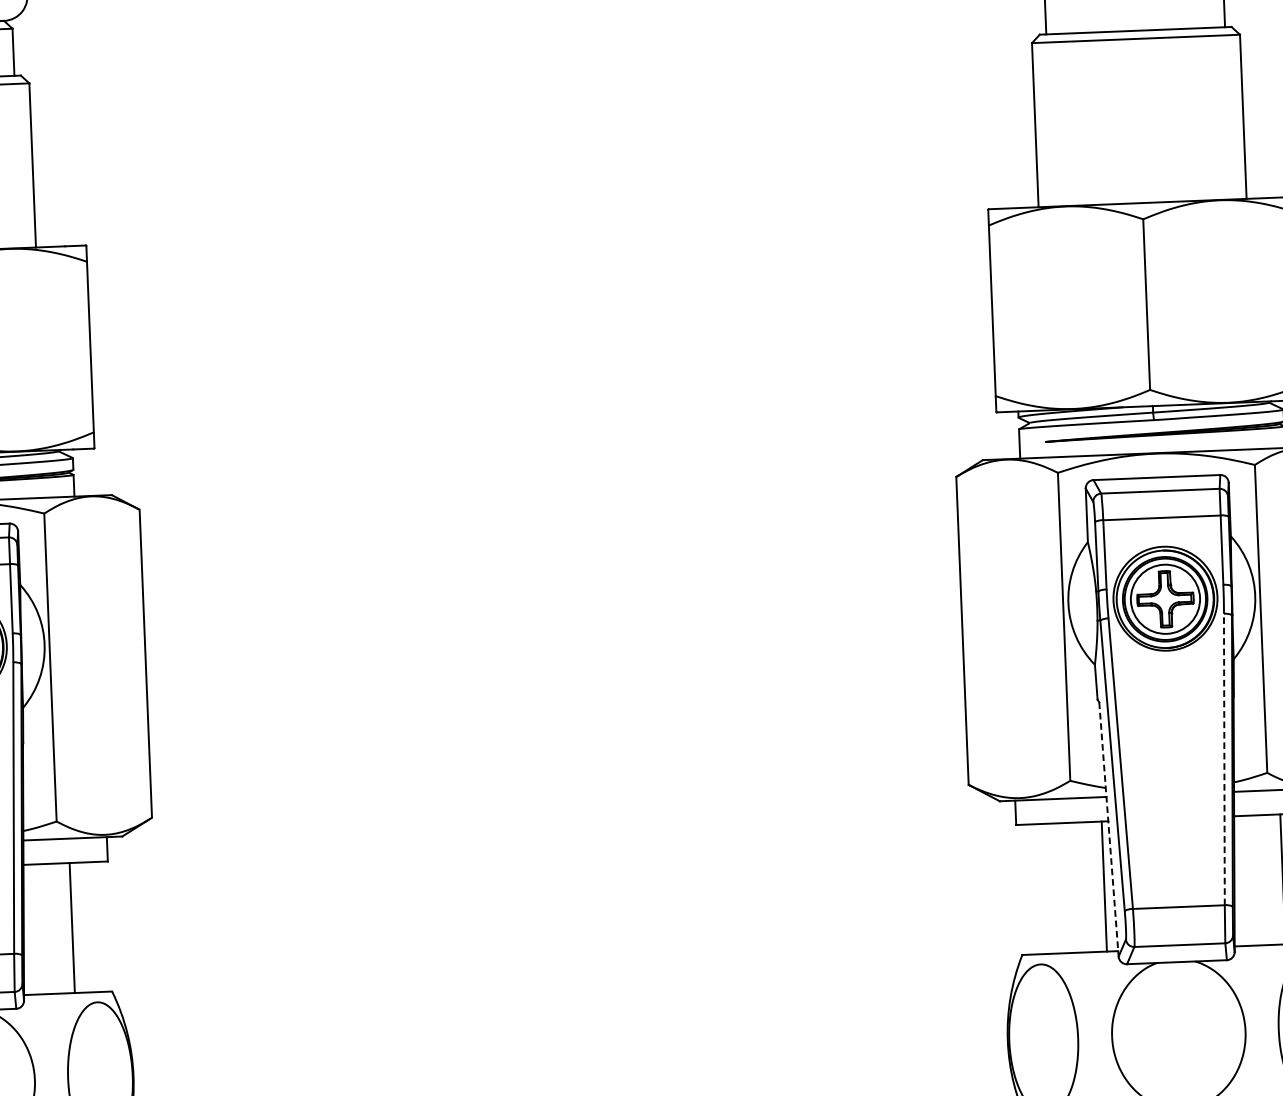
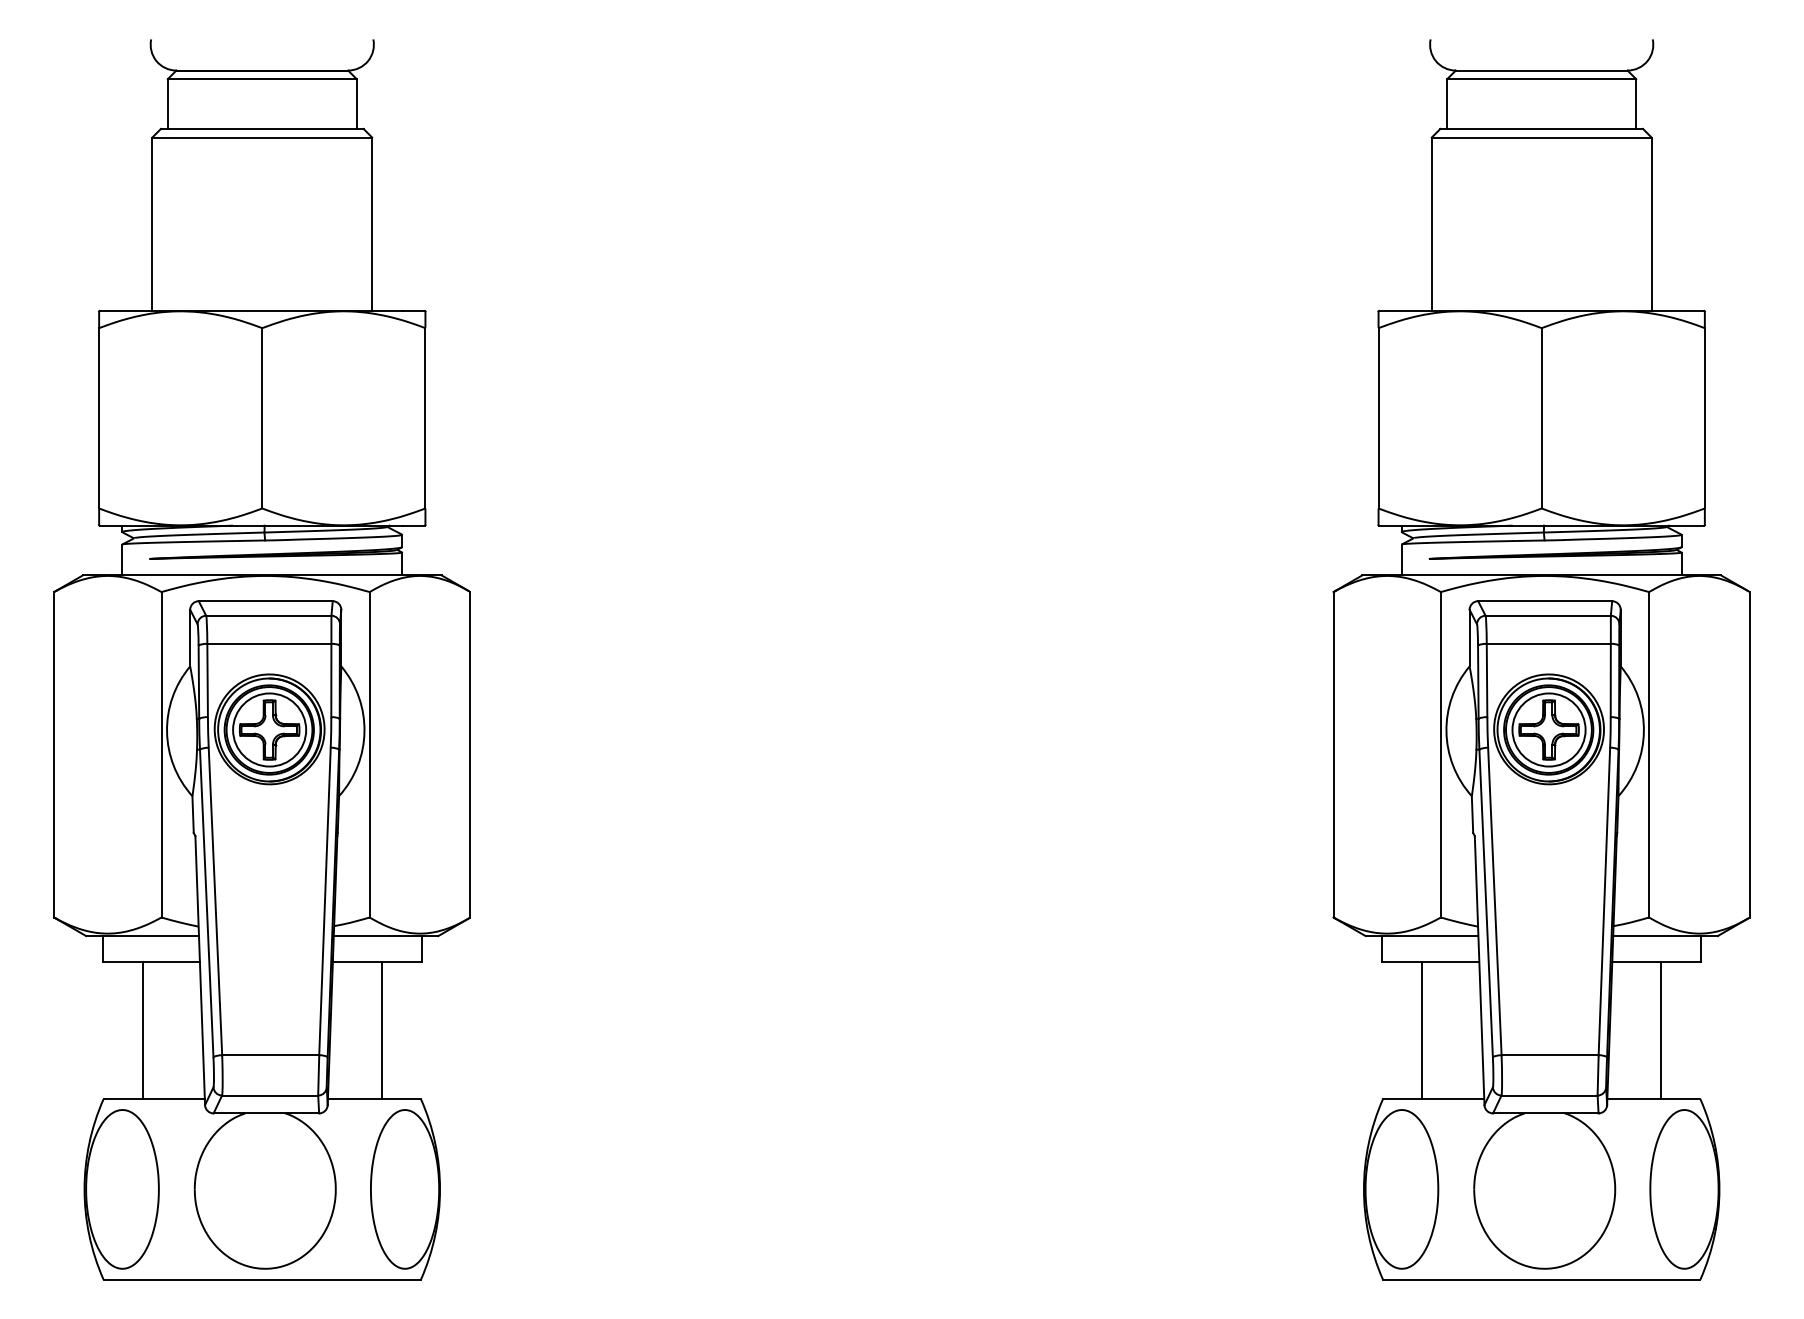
line: (1224, 759) -> (1604, 901), dashed -> solid
line: (1108, 829) -> (1479, 970), dashed -> solid
line: (1104, 886) -> (1422, 1030), moved

